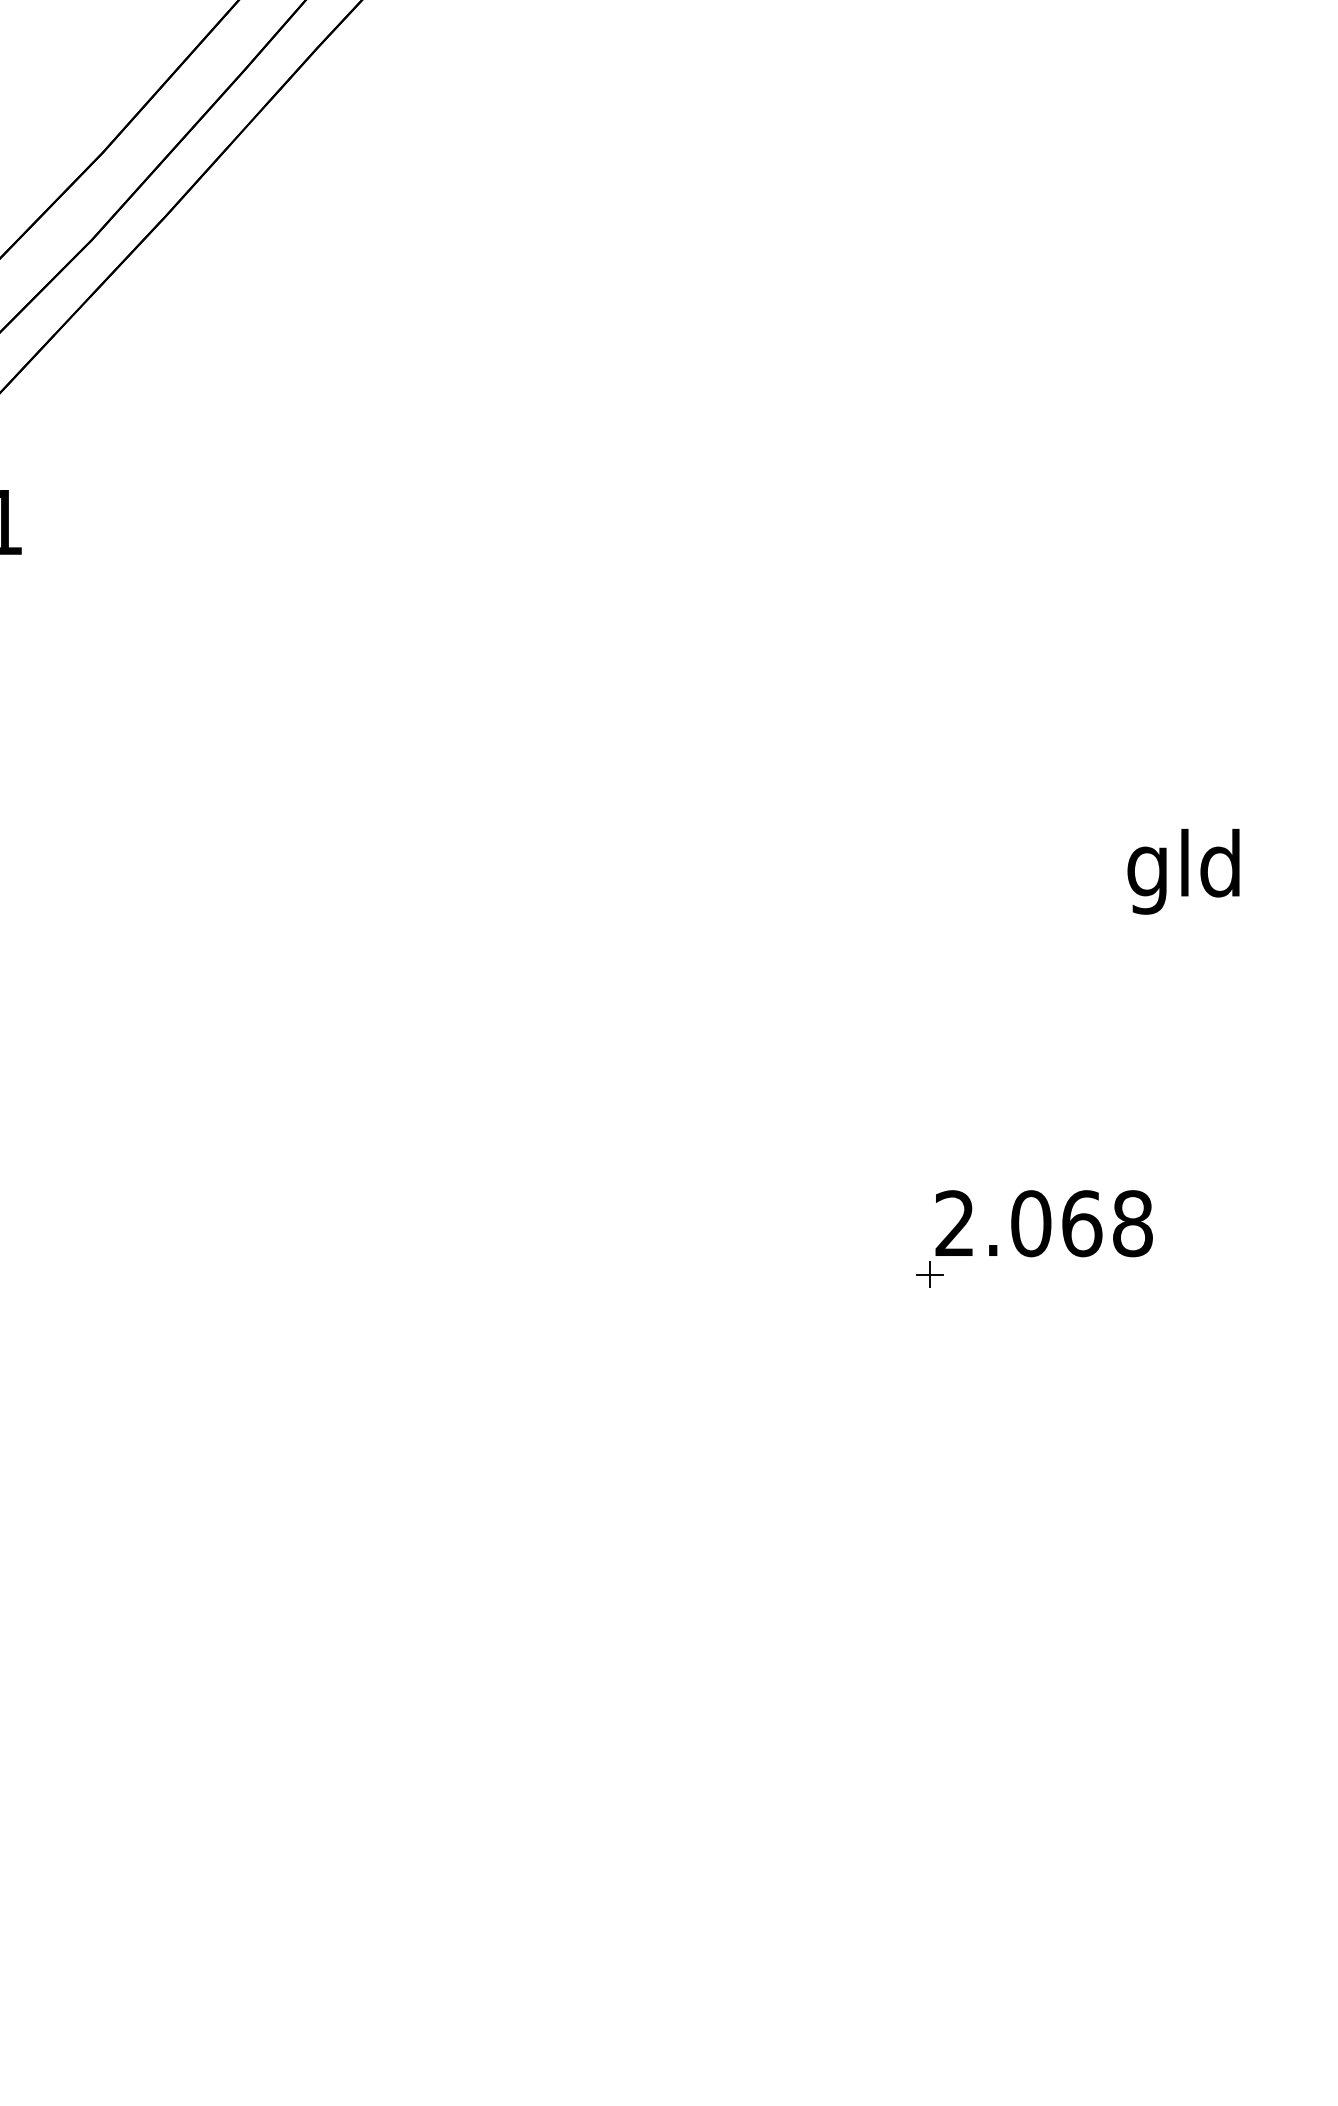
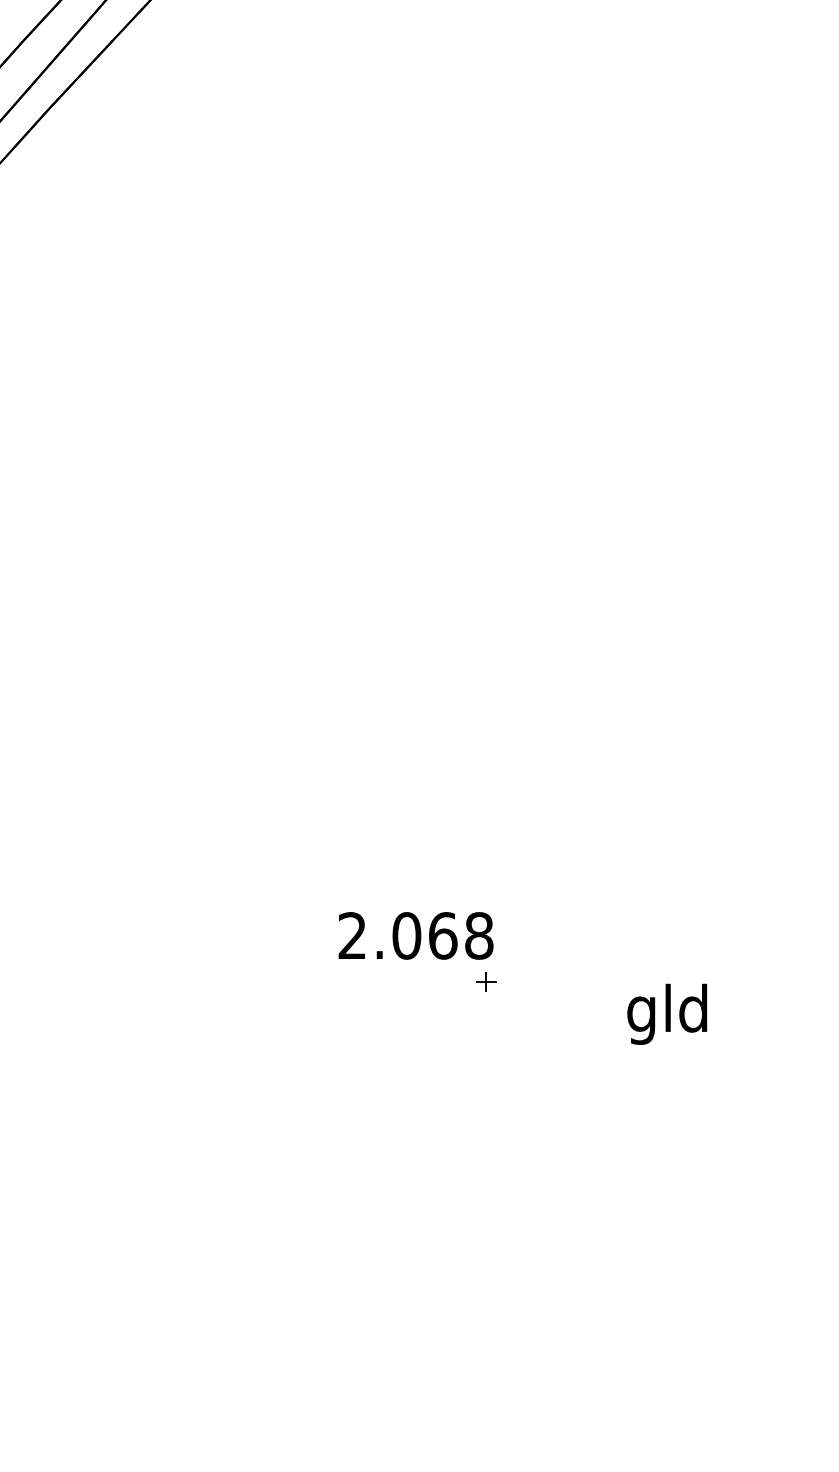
text: (1183, 871) -> (667, 1014), moved
text: (1043, 1223) -> (415, 935), moved

